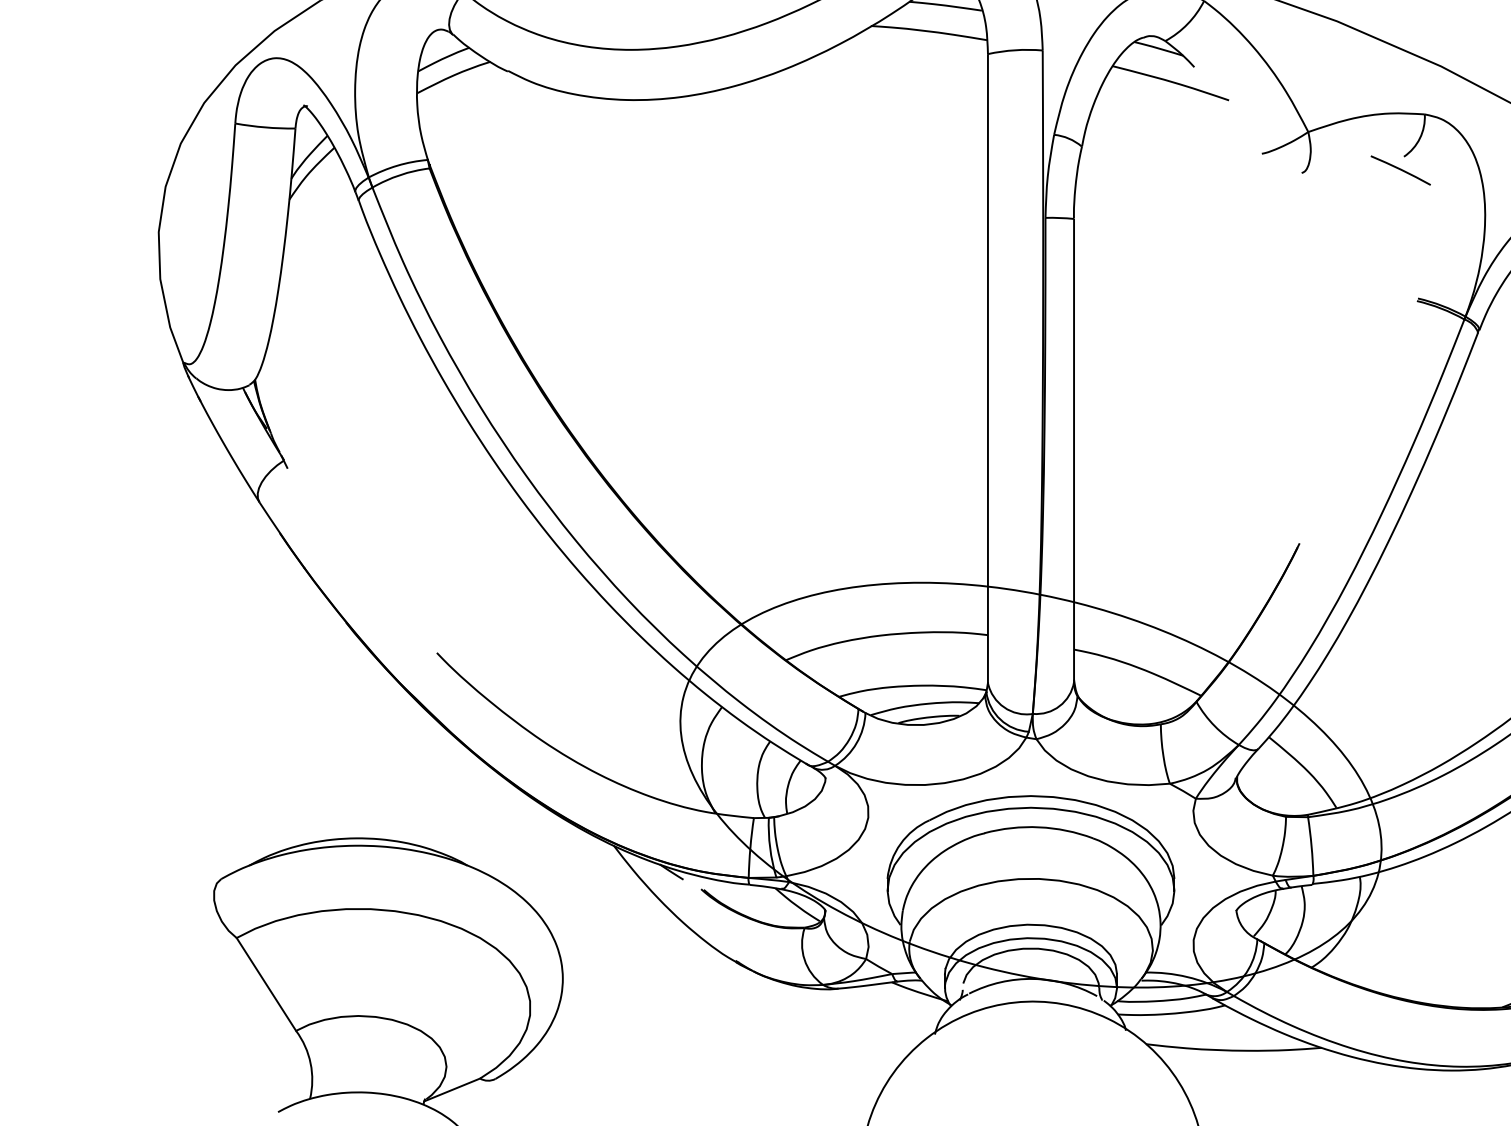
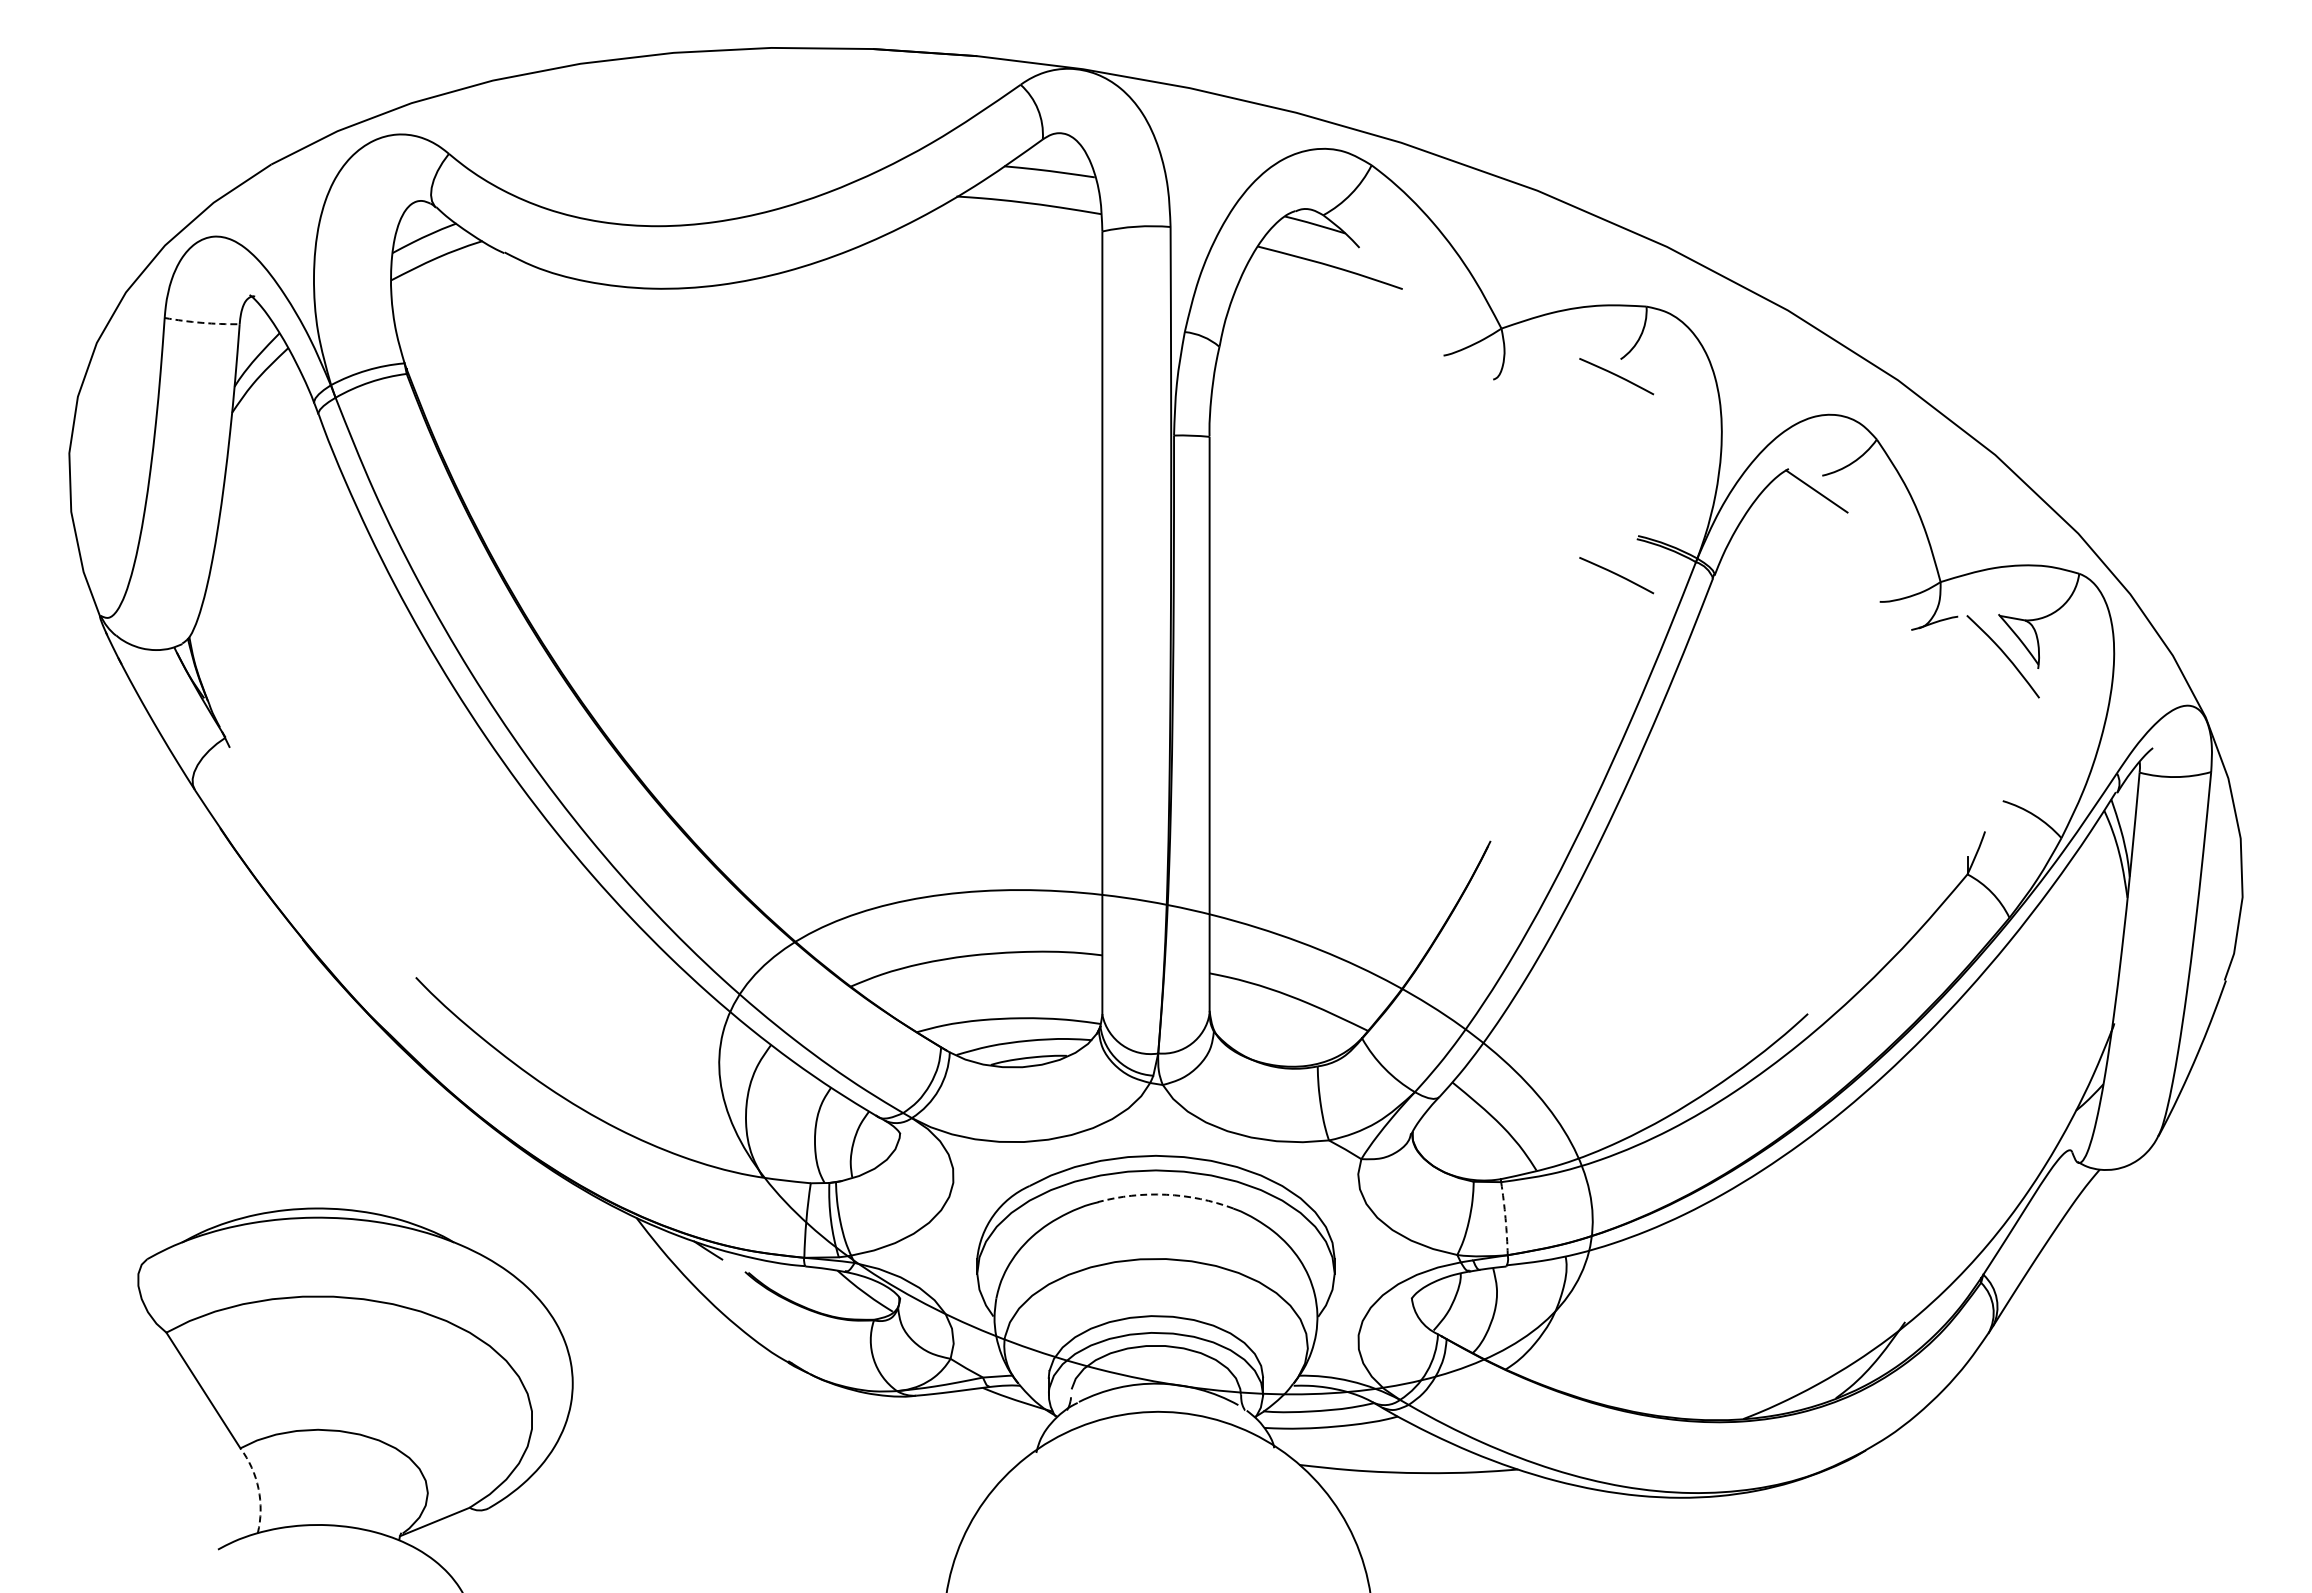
arc: (265, 127) -> (202, 322), solid -> dashed
curve: (1400, 330) -> (1616, 575), added
arc: (1039, 827) -> (1166, 1194), solid -> dashed
arc: (1311, 846) -> (1505, 1218), solid -> dashed
arc: (310, 1063) -> (258, 1488), solid -> dashed

